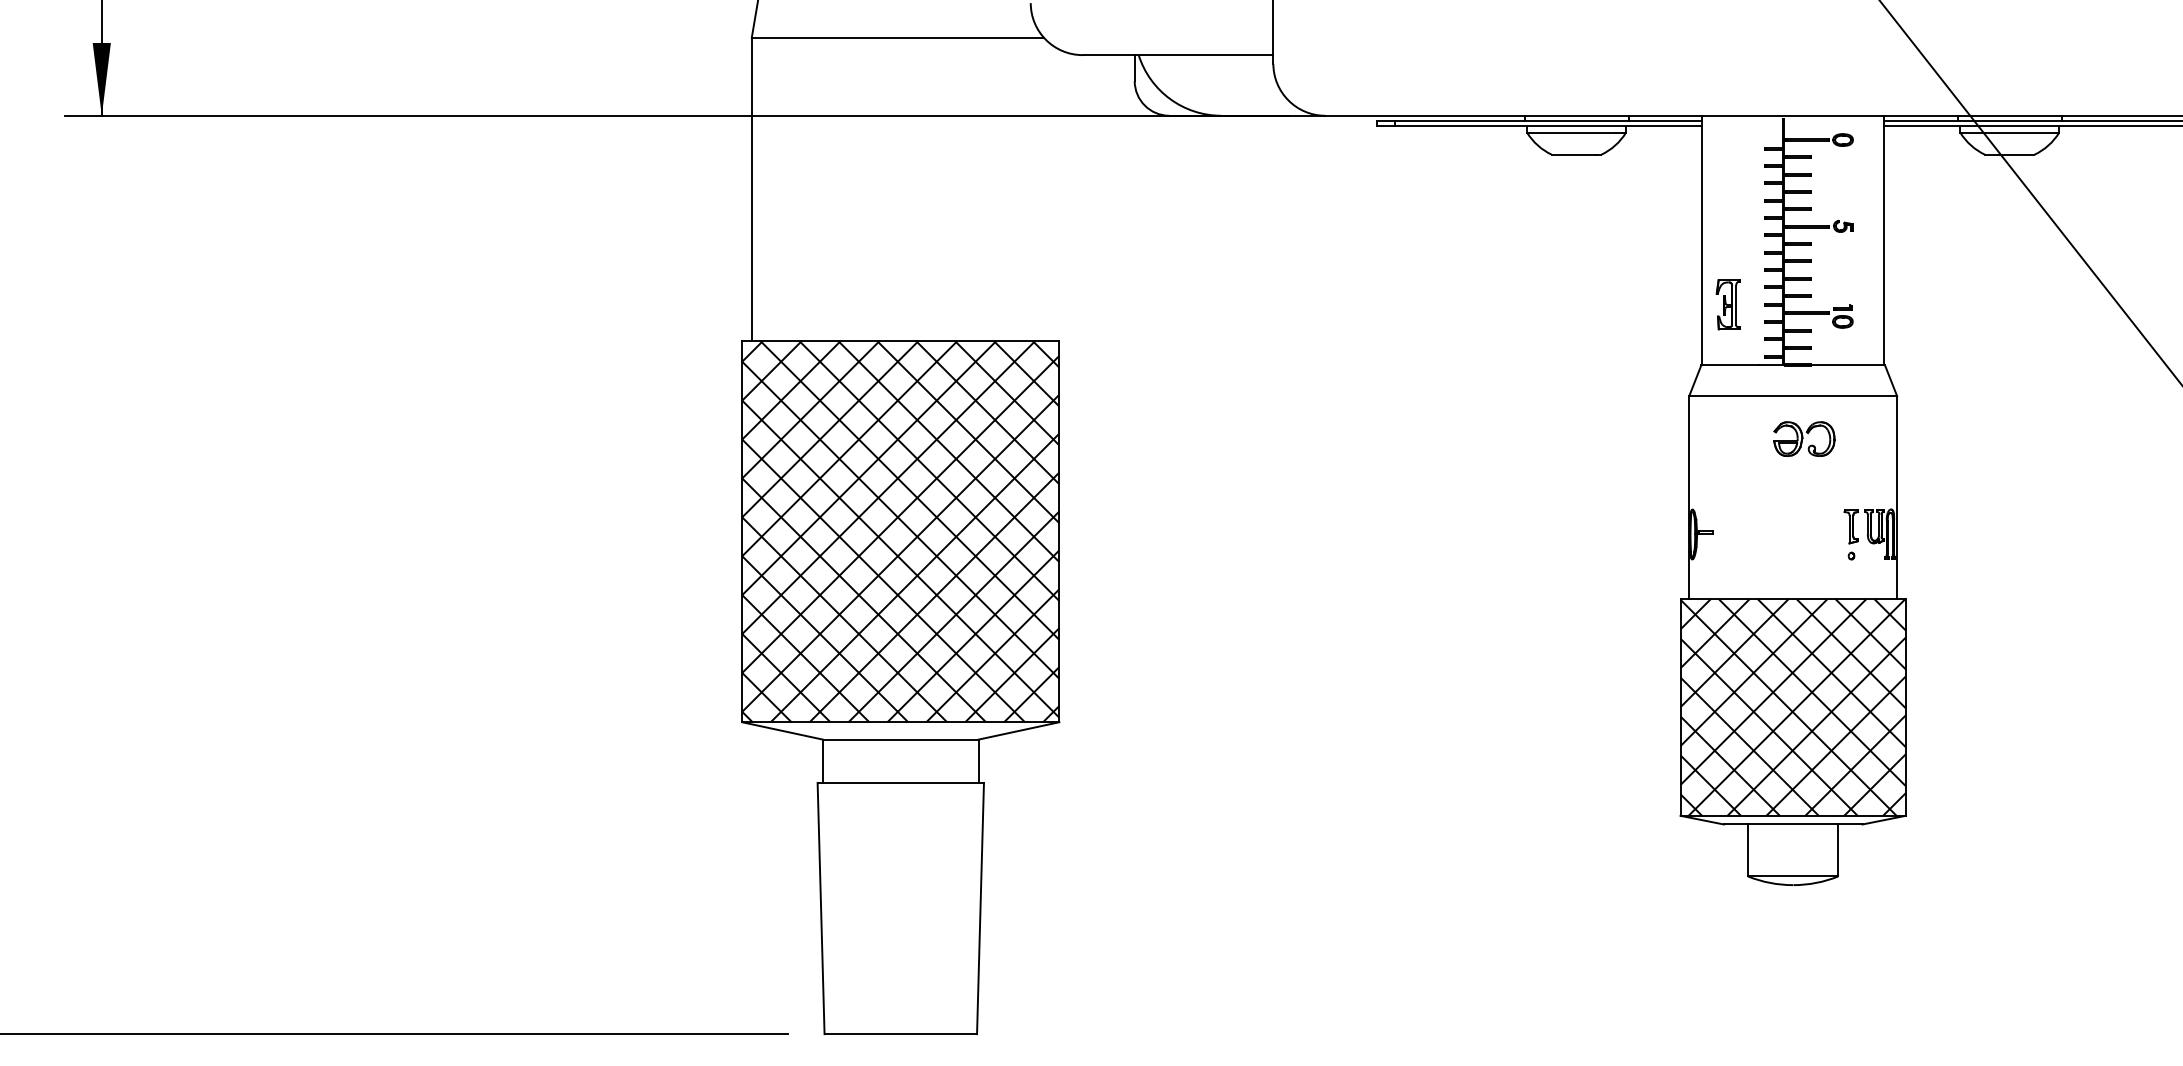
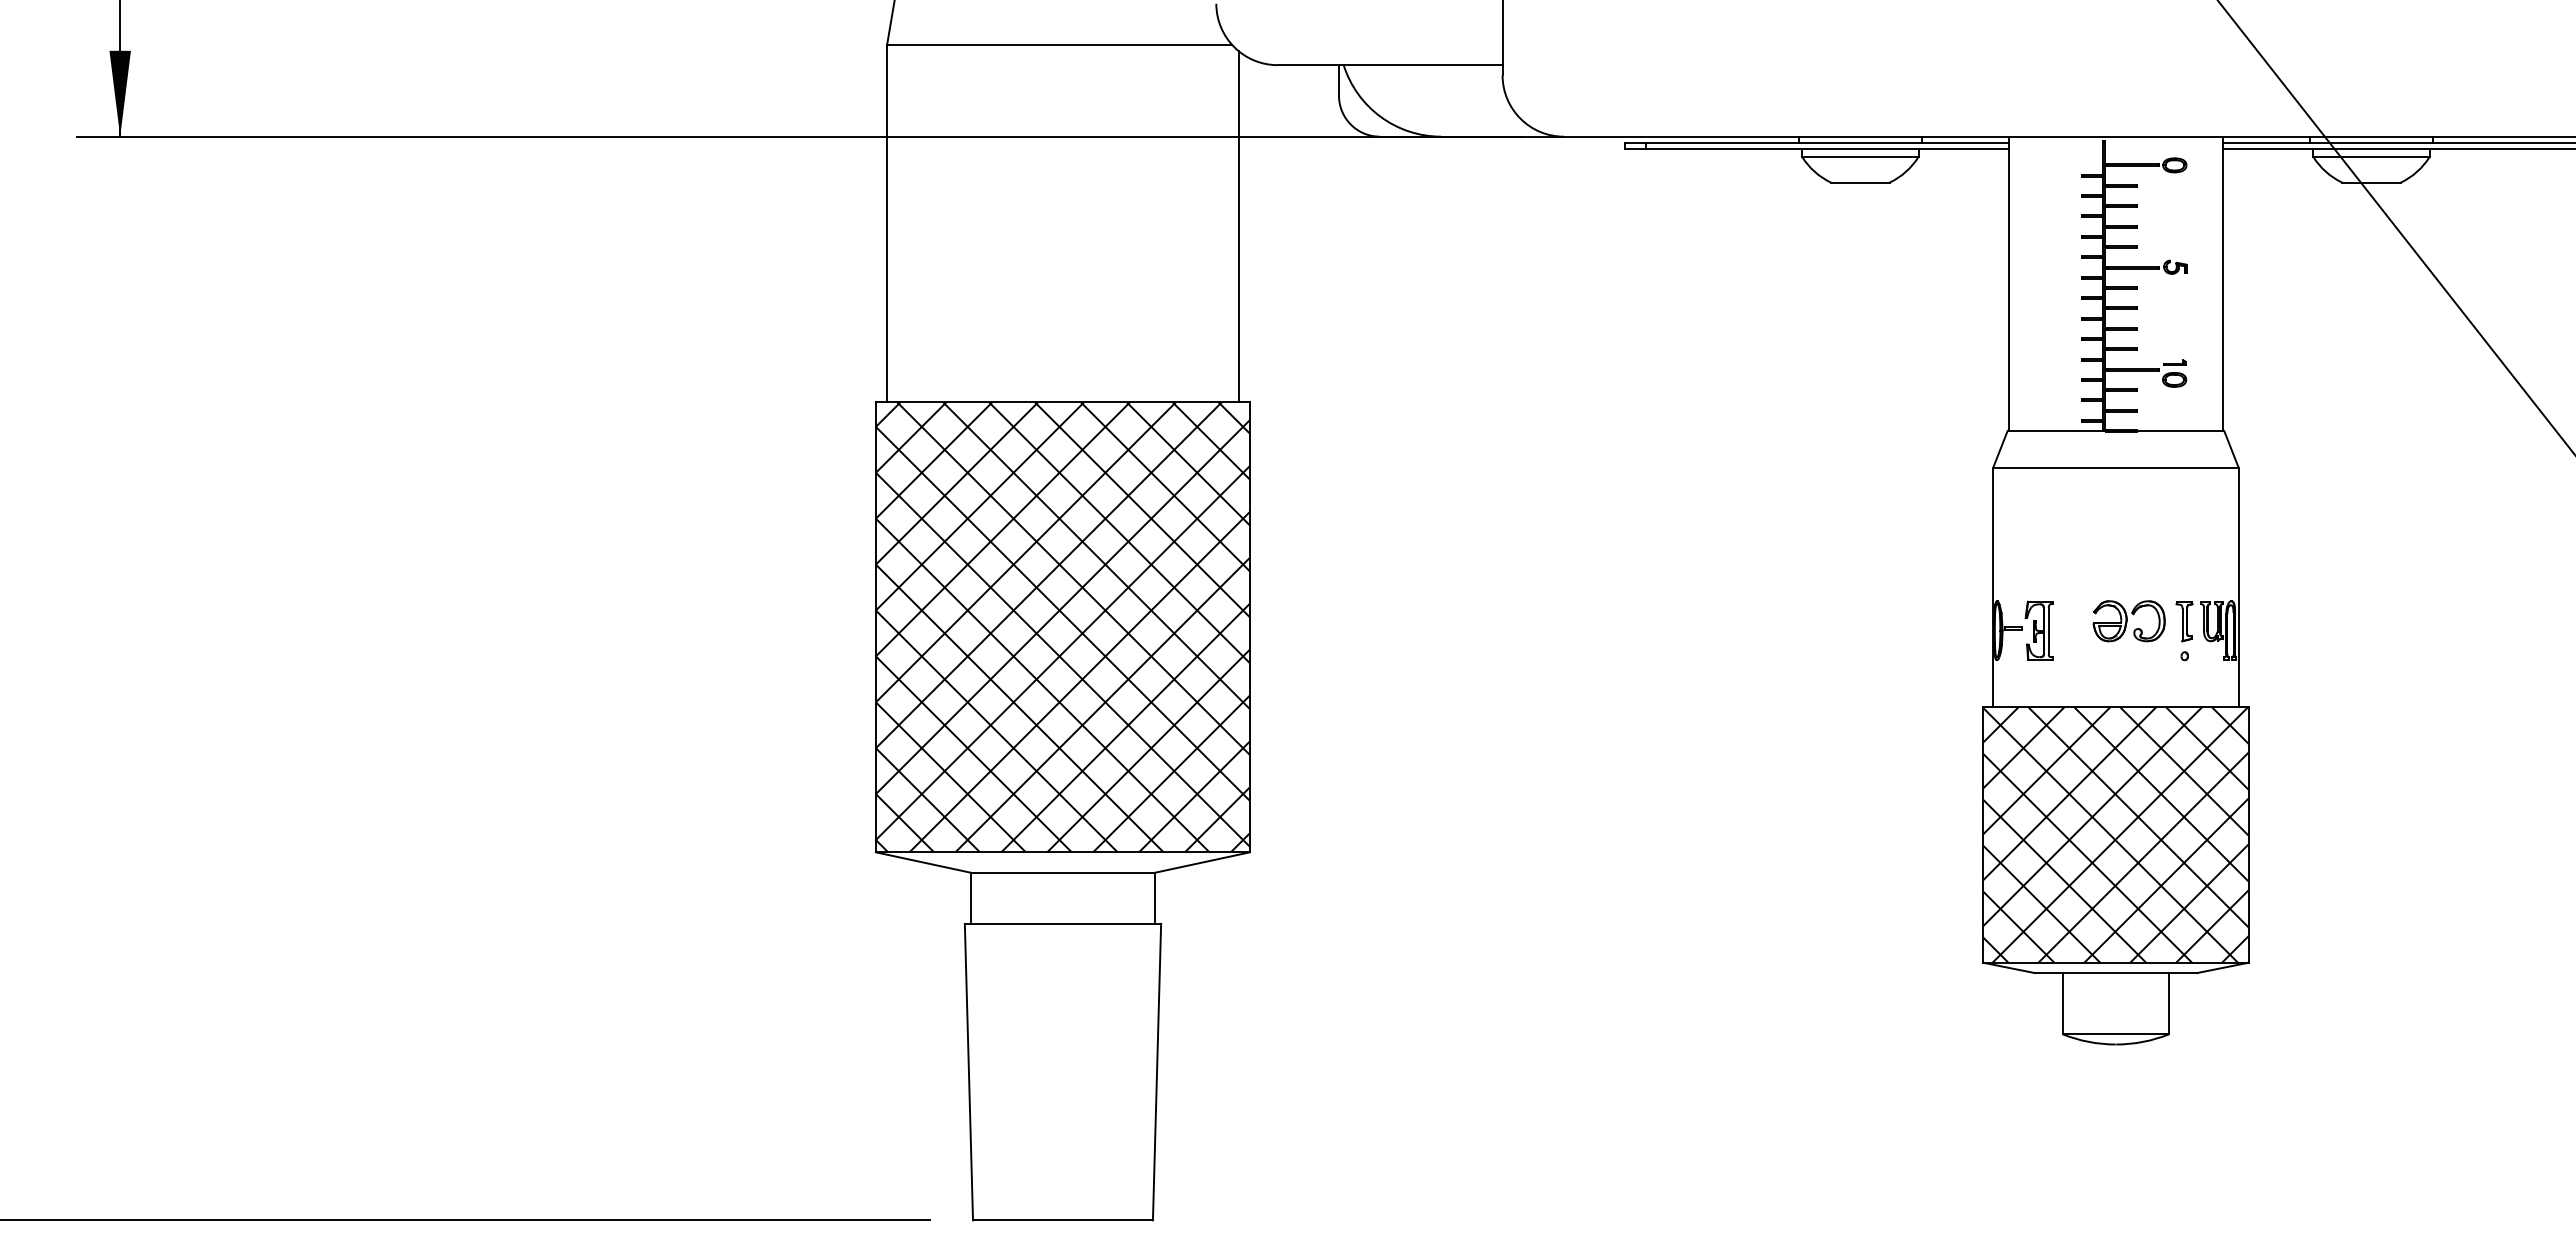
line: (1049, 191) -> (1238, 226), added
part: (1727, 304) -> (2038, 630), moved
part: (1803, 439) -> (2128, 621), moved

